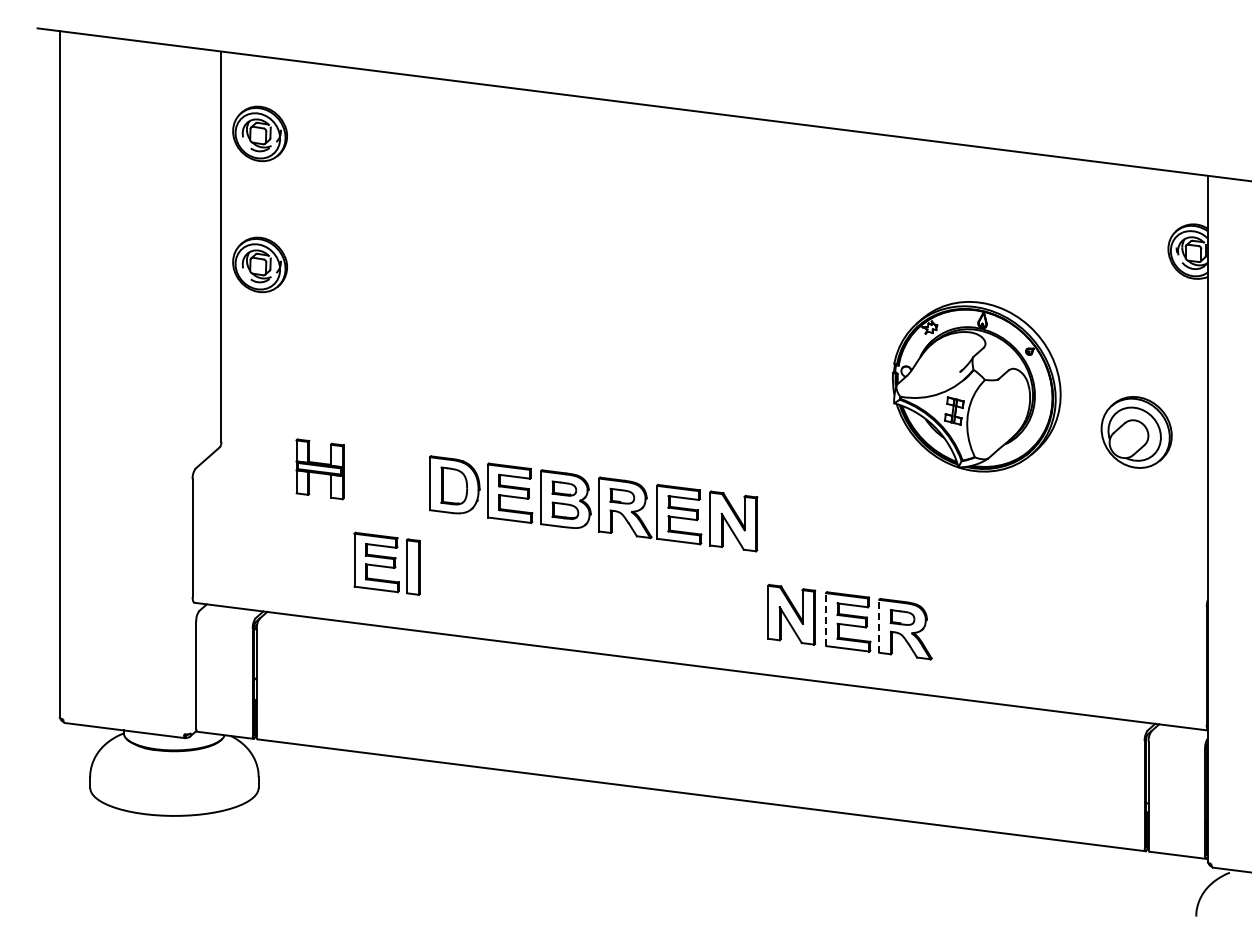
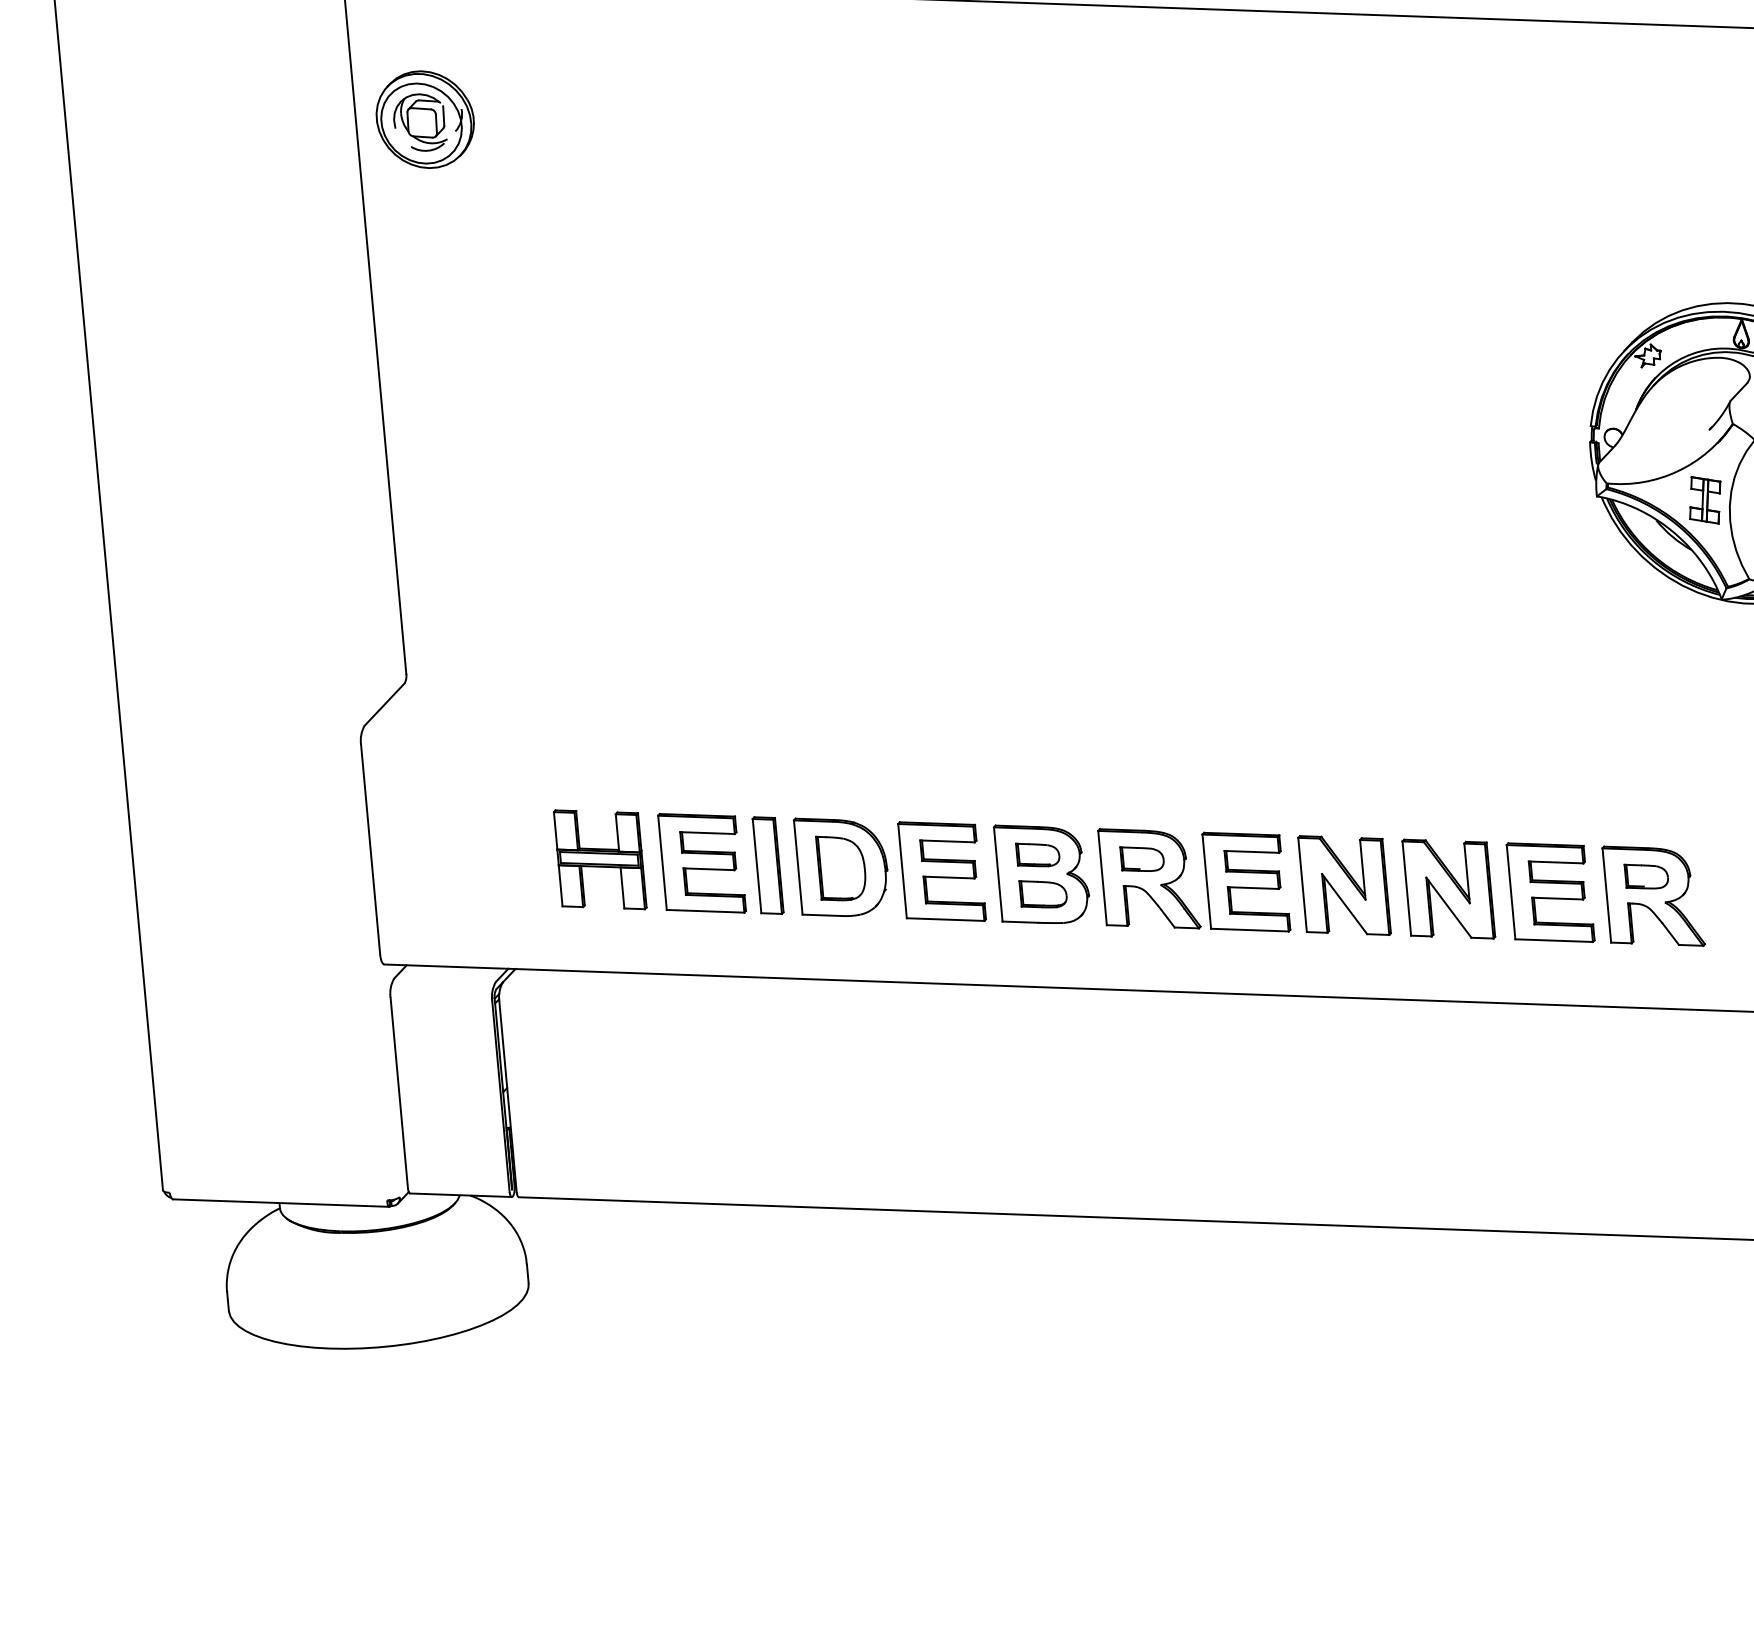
part: (259, 264) -> (445, 352), removed
part: (319, 469) -> (599, 860), moved
part: (593, 503) -> (1092, 876), moved
line: (826, 619) -> (1511, 891), dashed -> solid
line: (879, 625) -> (1606, 893), dashed -> solid

